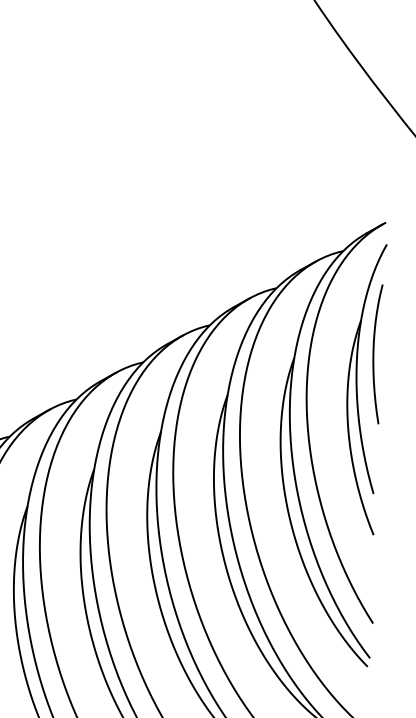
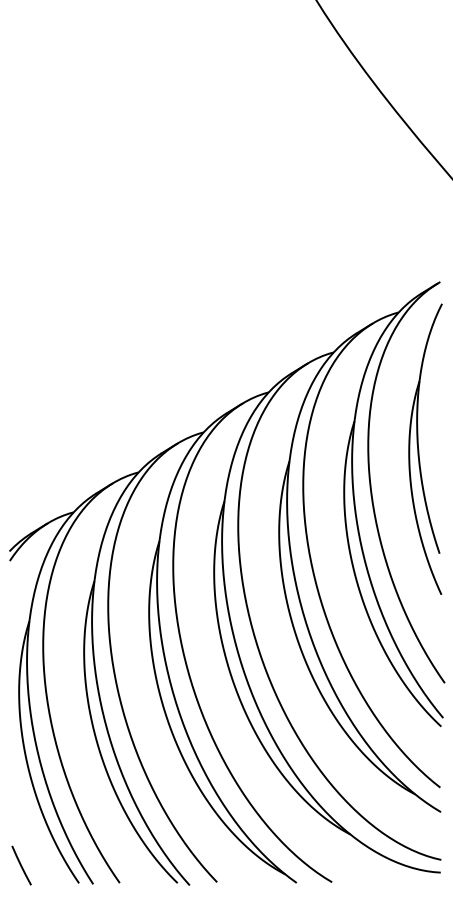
curve: (374, 353) -> (434, 413), removed

